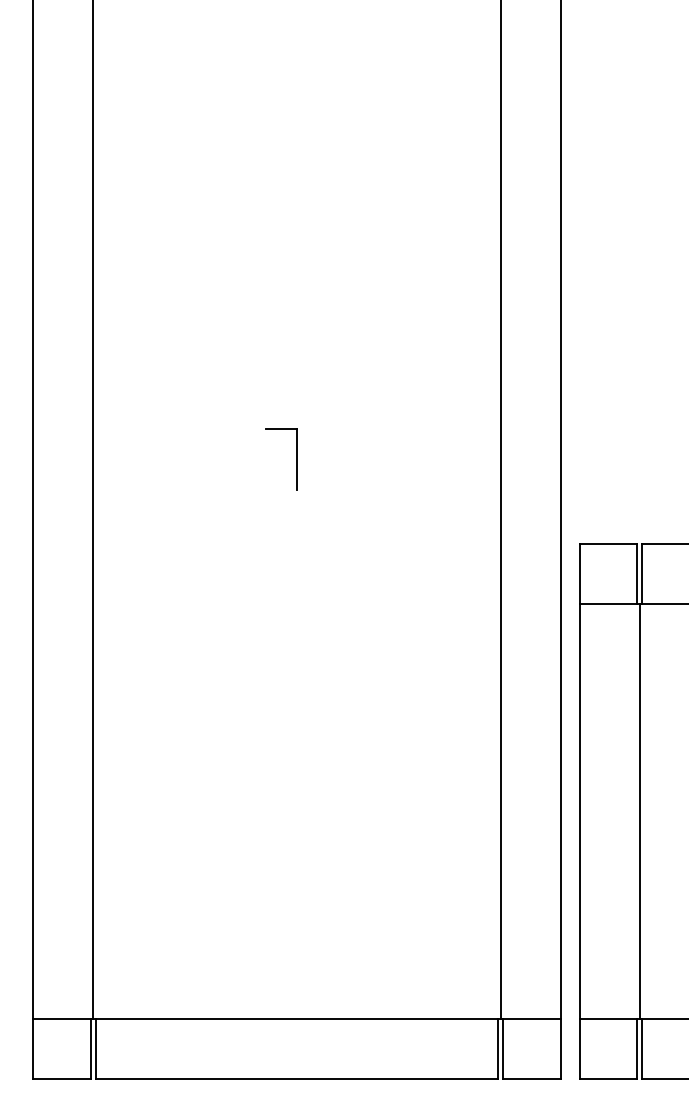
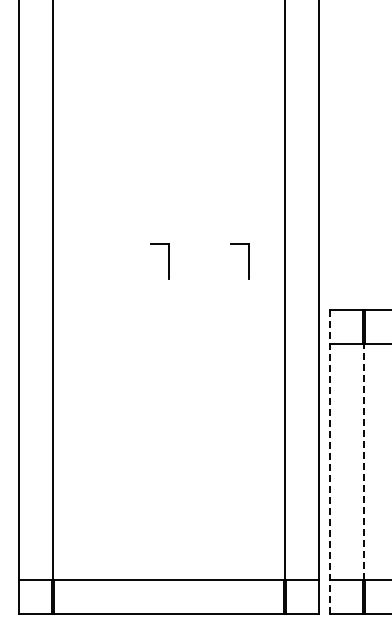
part: (436, 459) -> (248, 261), added
line: (640, 810) -> (364, 461), solid -> dashed
line: (579, 812) -> (329, 462), solid -> dashed

